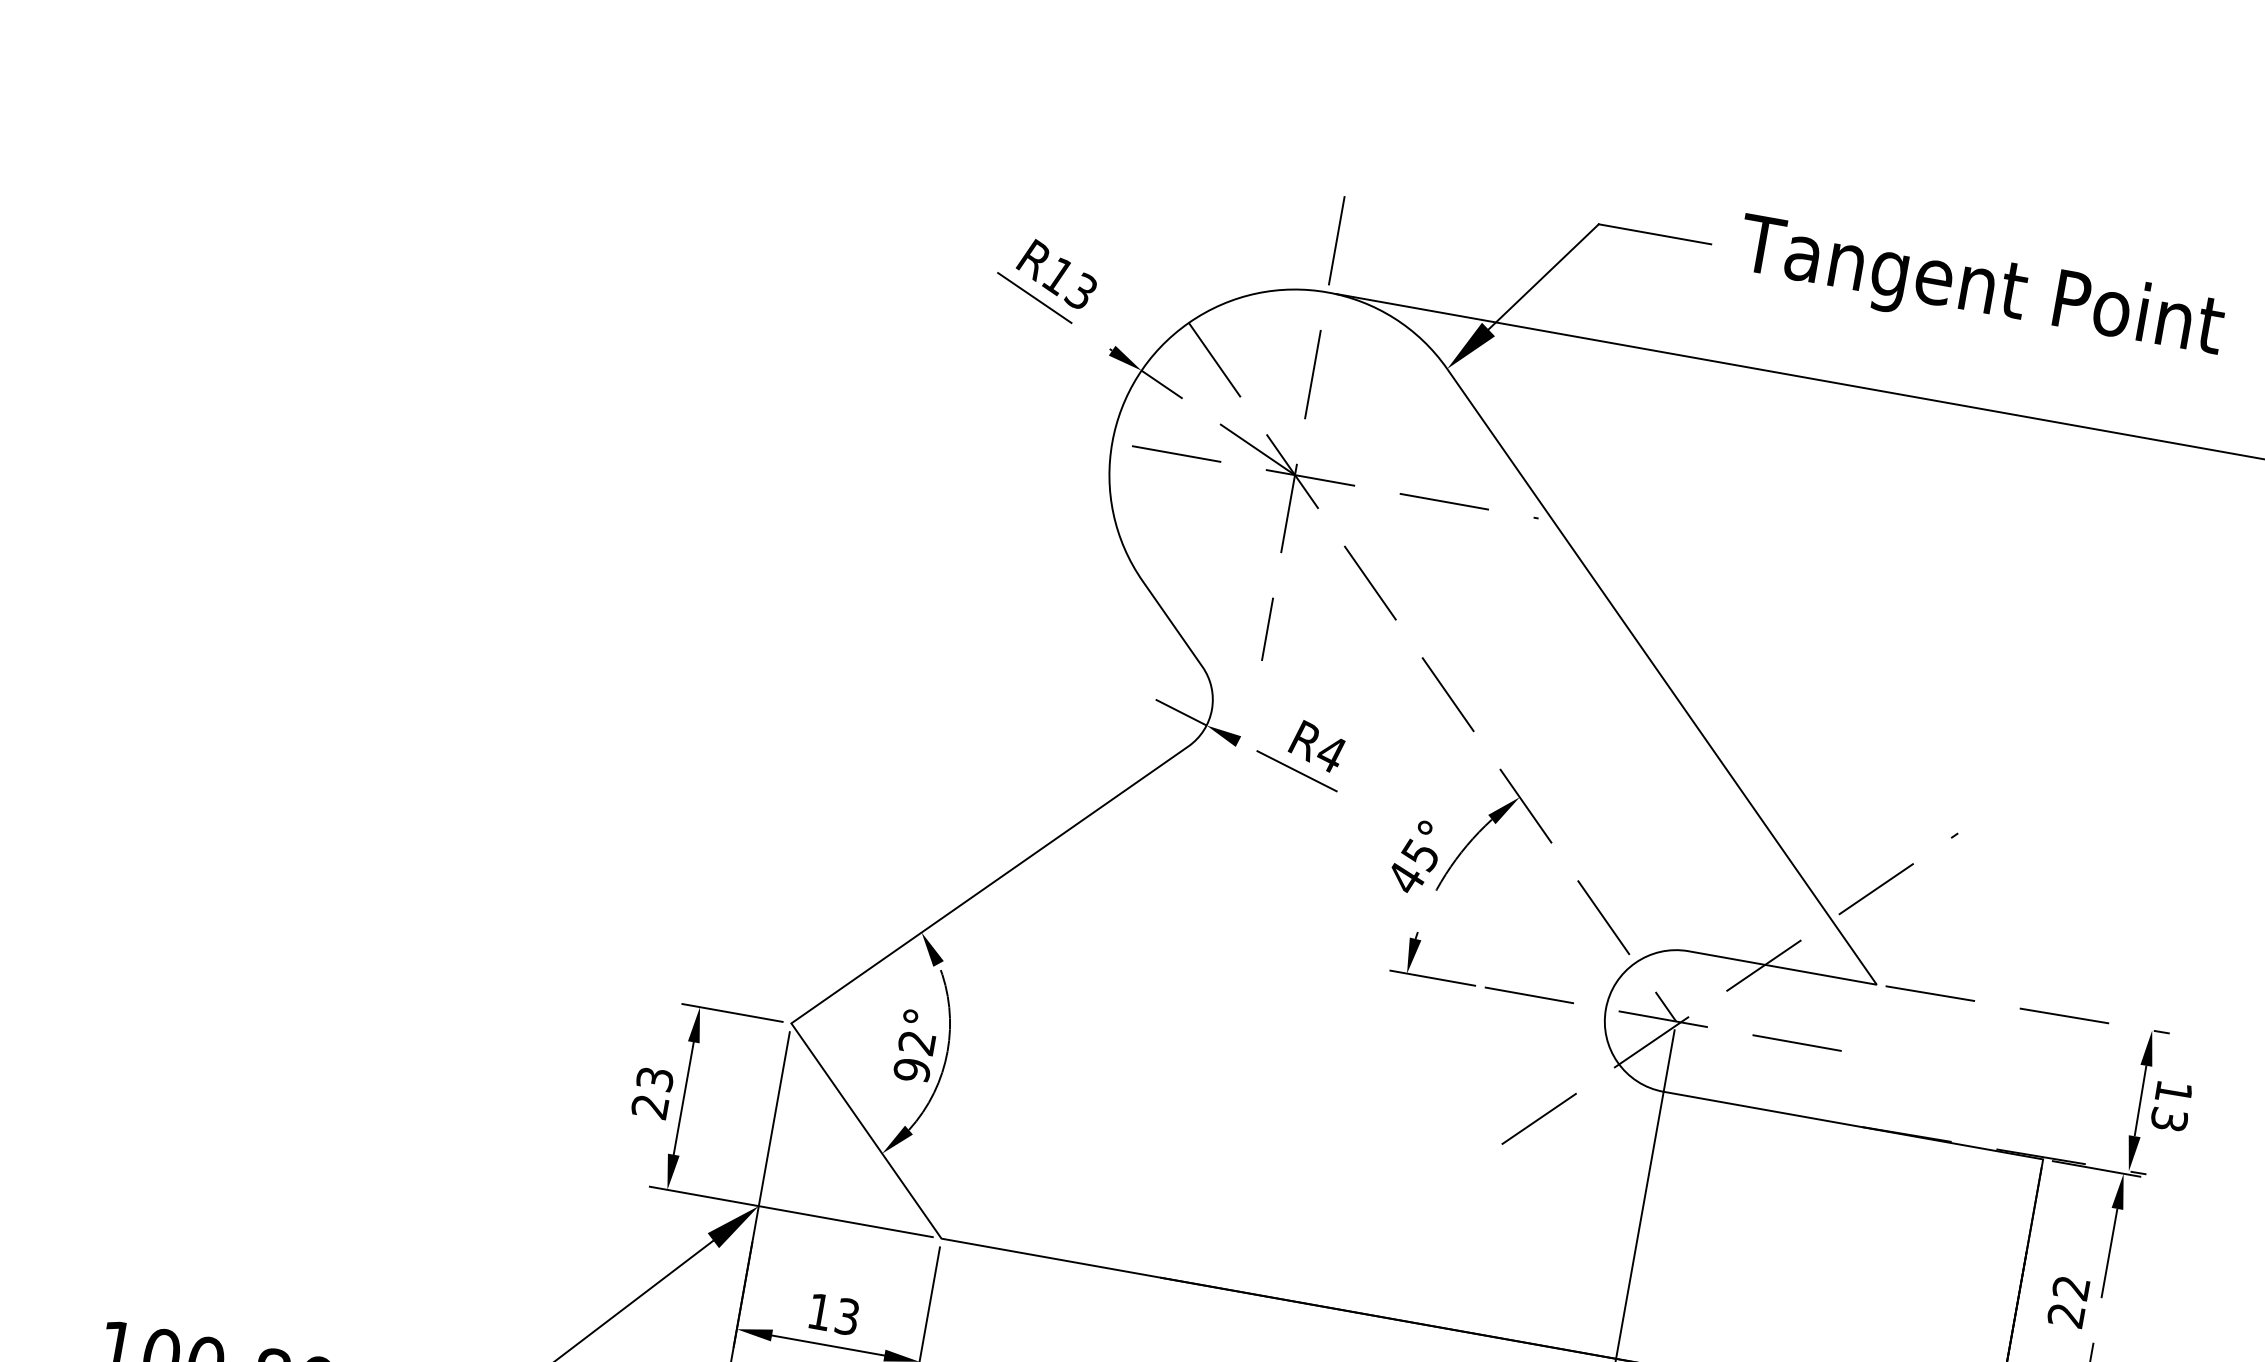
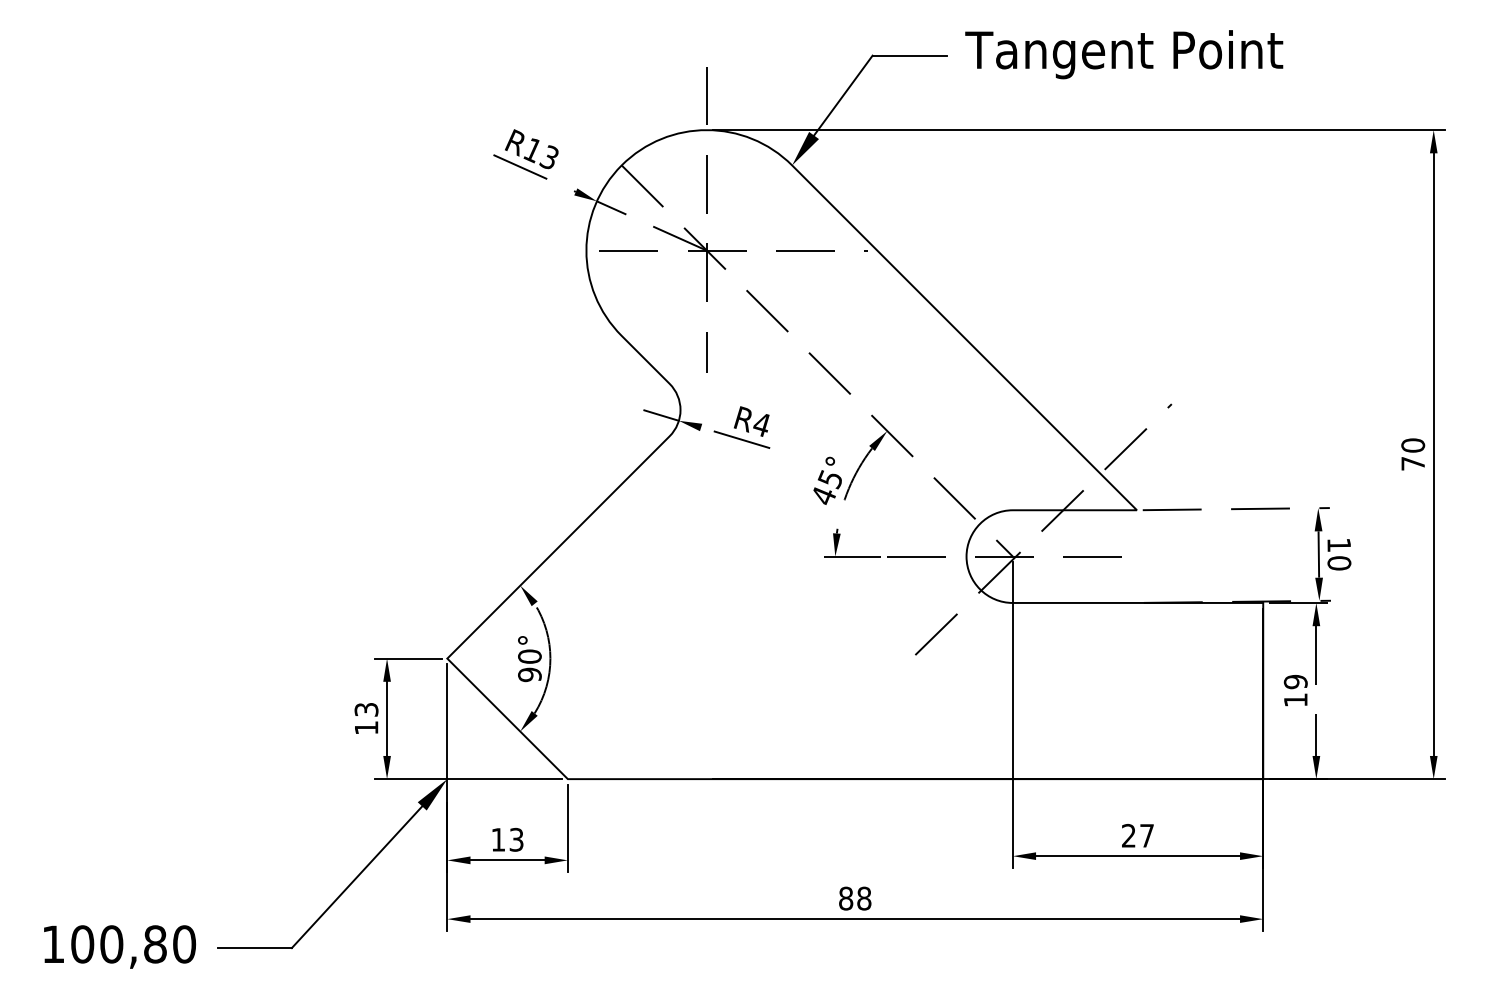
text: (916, 1042) -> (529, 656), 92° -> 90°
text: (650, 1106) -> (366, 727), 23 -> 13
text: (2169, 1120) -> (1339, 563), 13 -> 10
text: (2068, 1300) -> (1295, 690), 22 -> 19

